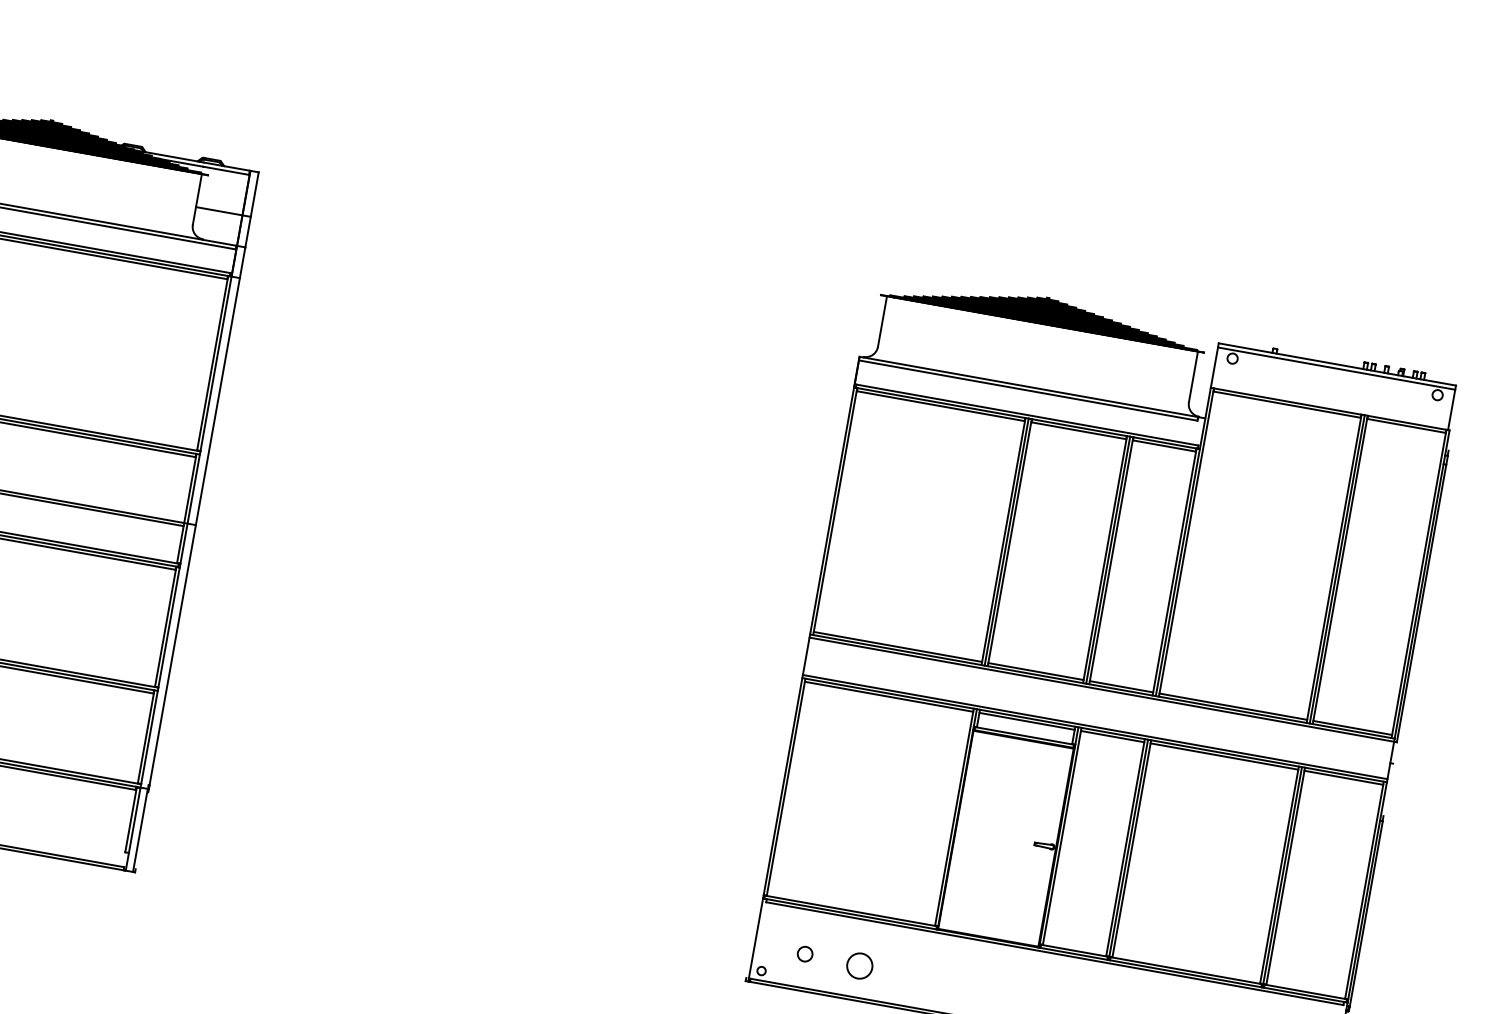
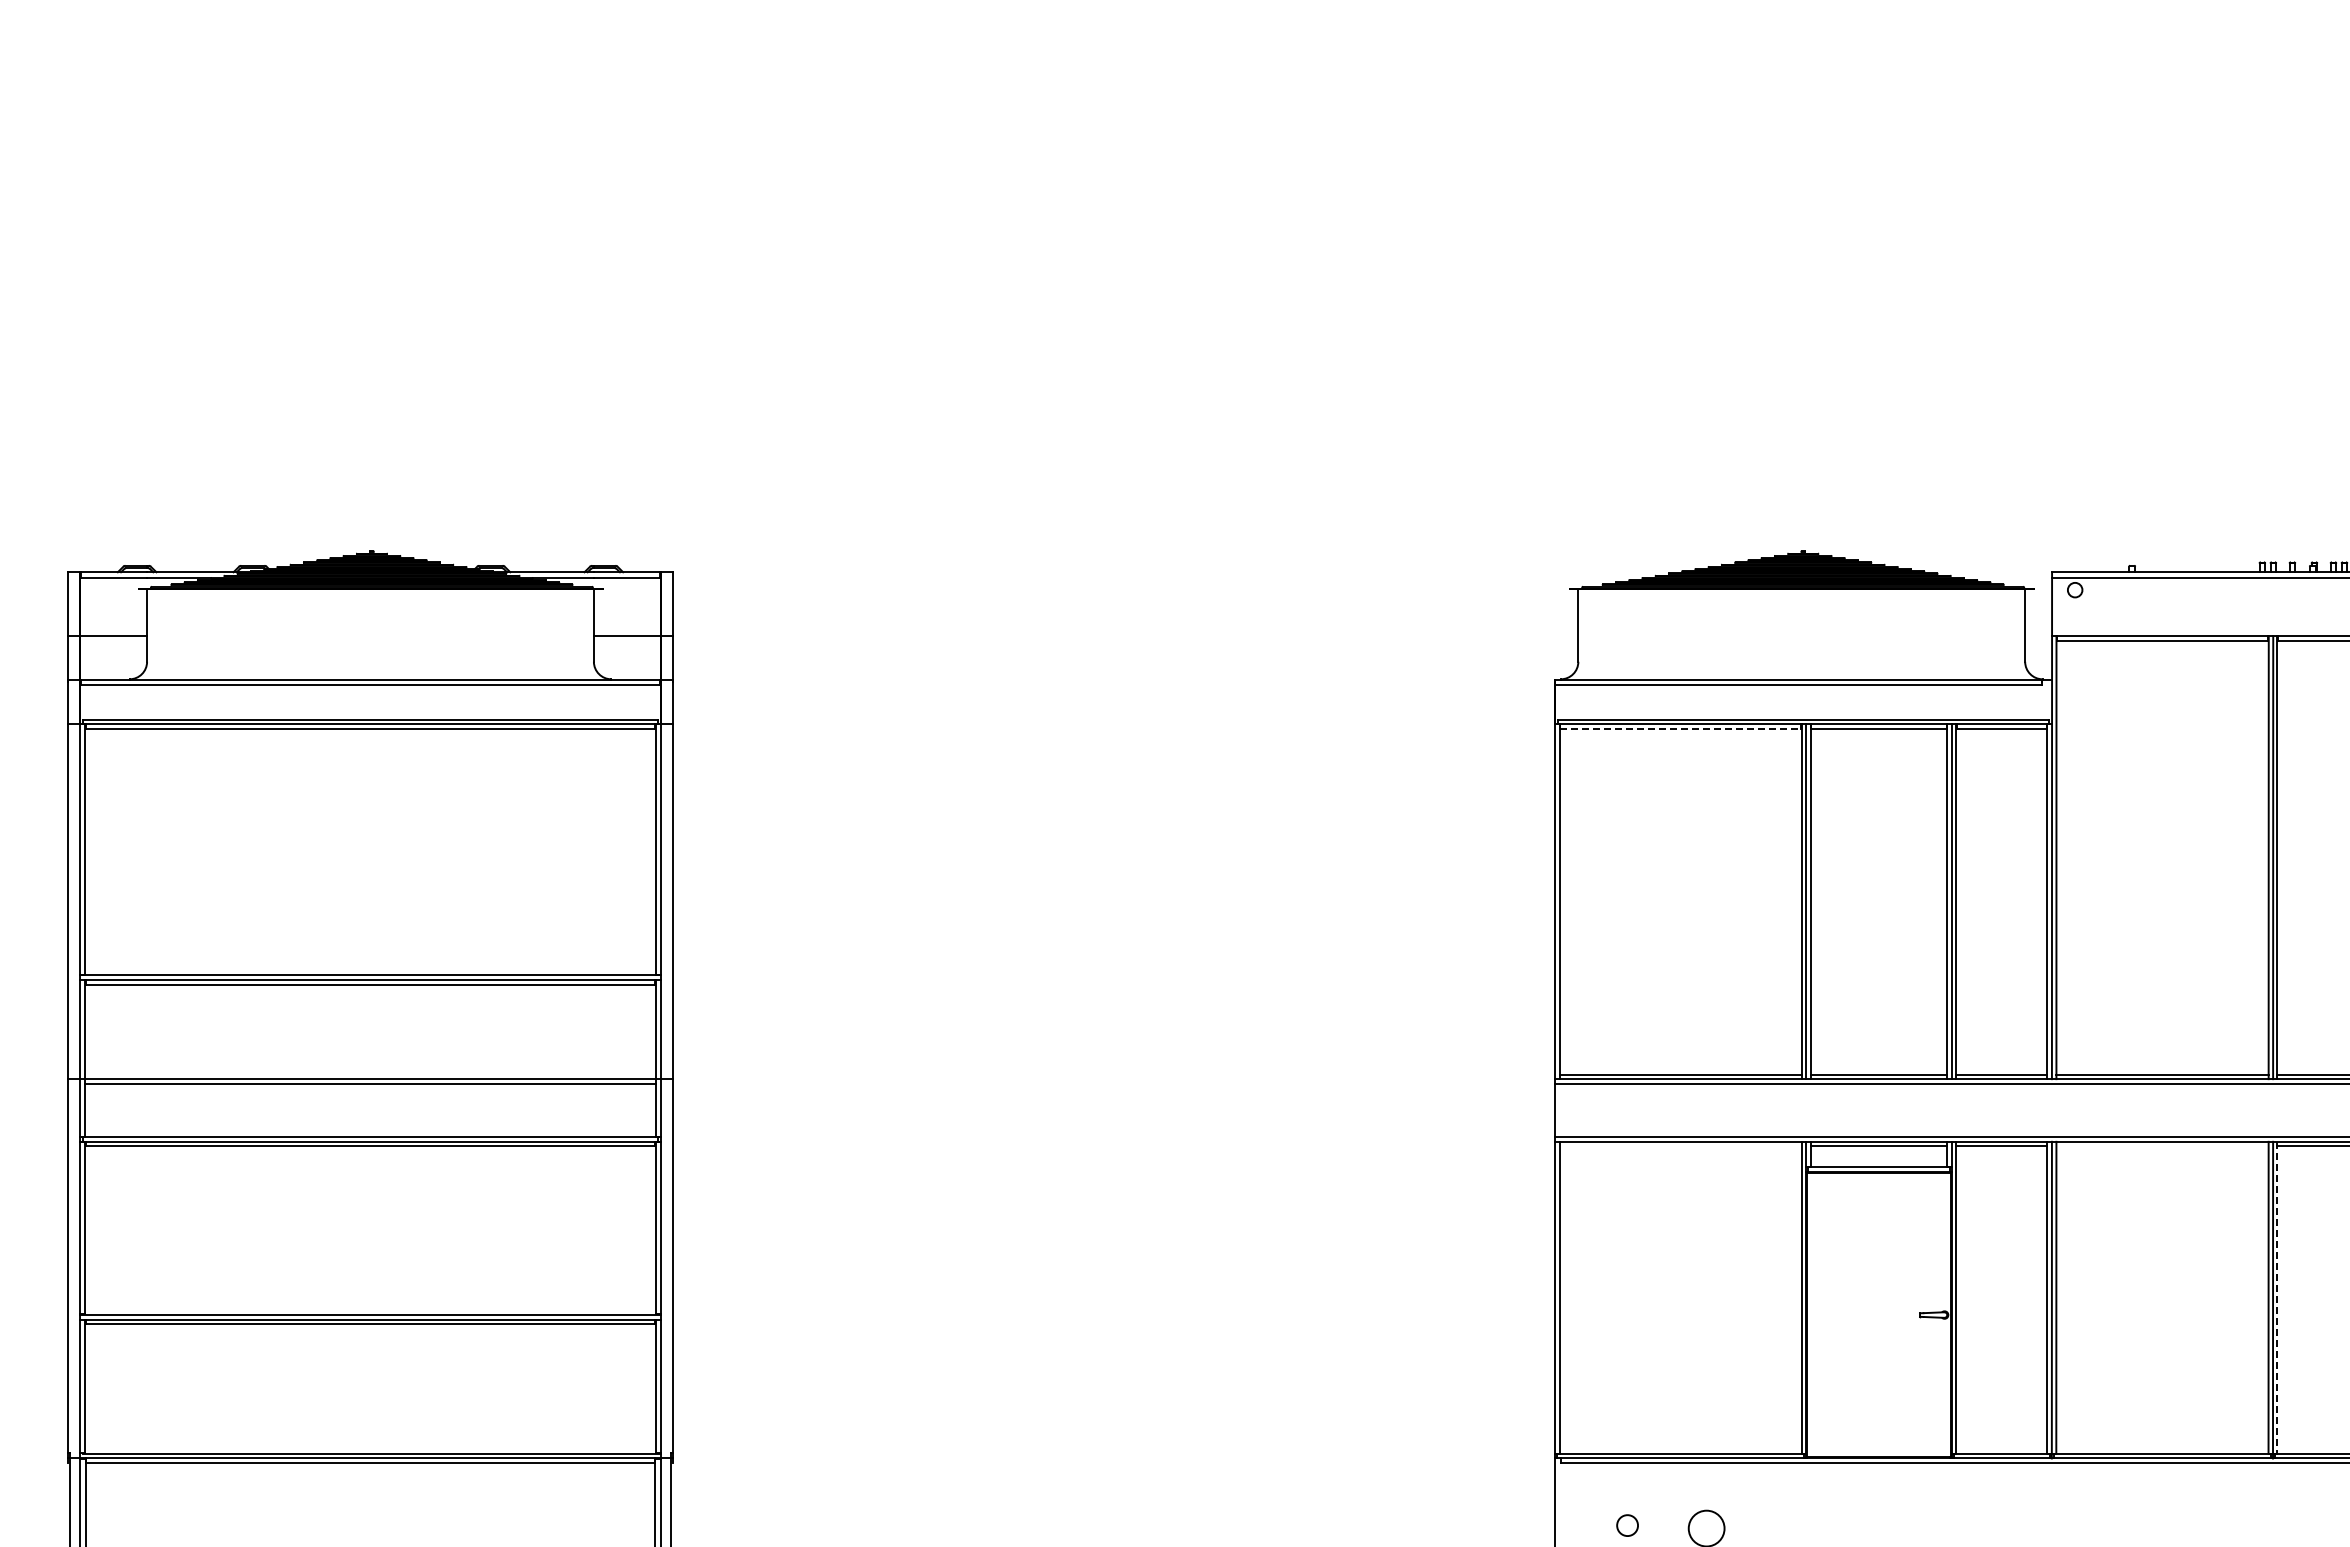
line: (941, 406) -> (1681, 728), solid -> dashed
line: (888, 696) -> (1680, 1146), removed
line: (1224, 756) -> (2162, 1146), removed
line: (1285, 876) -> (2277, 1297), solid -> dashed

